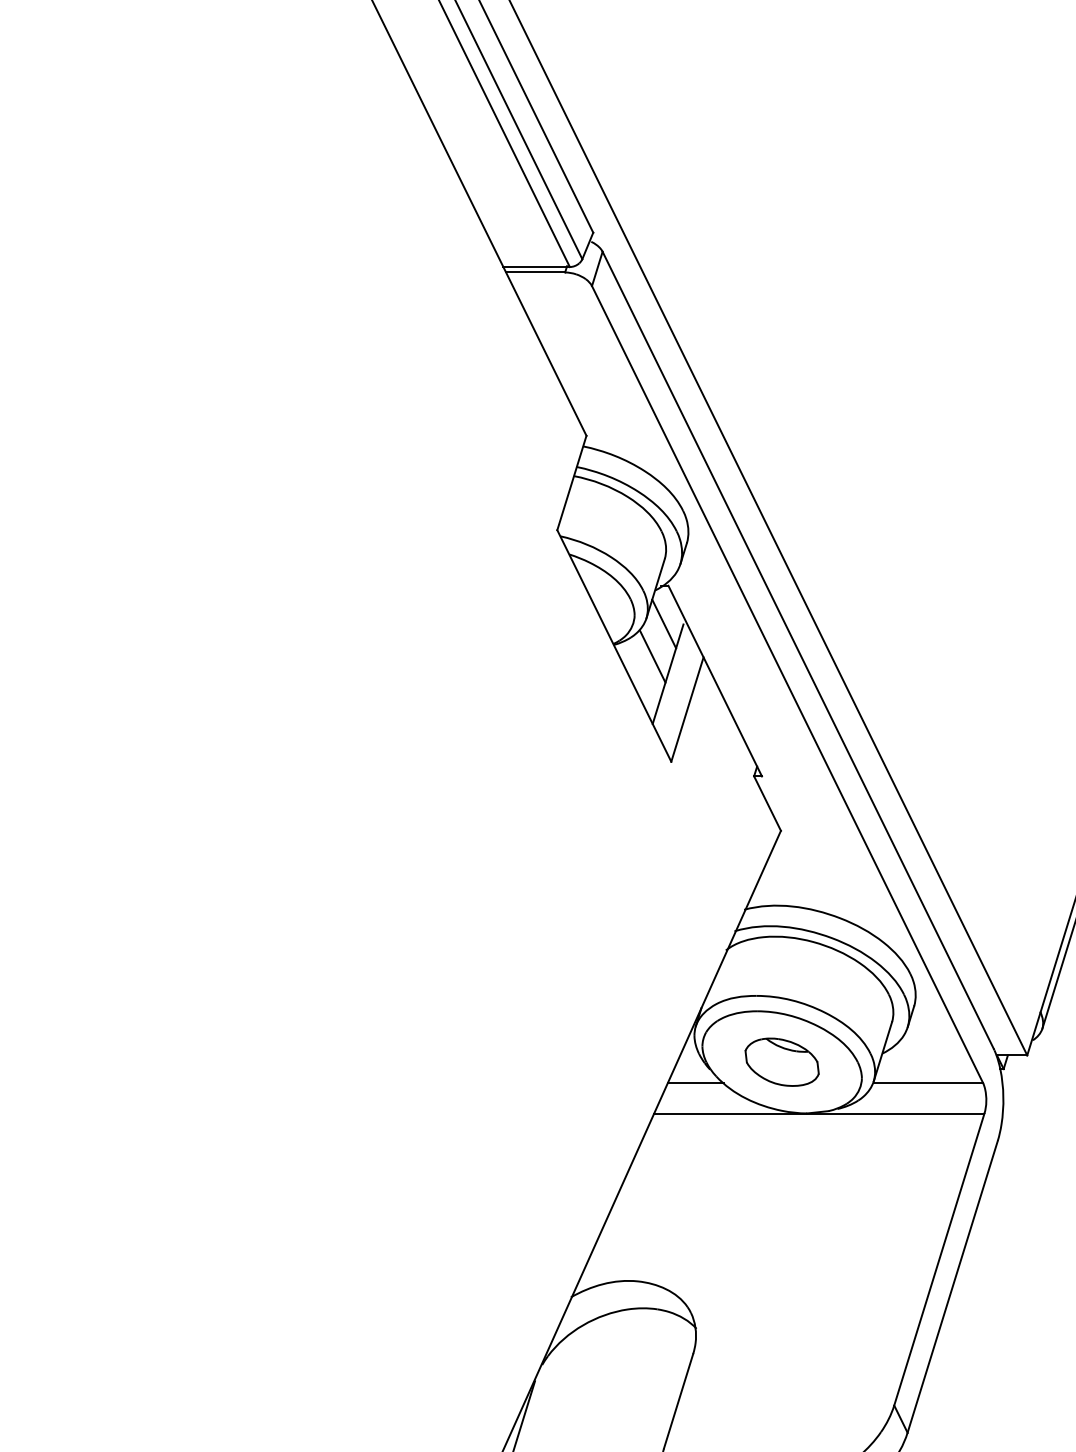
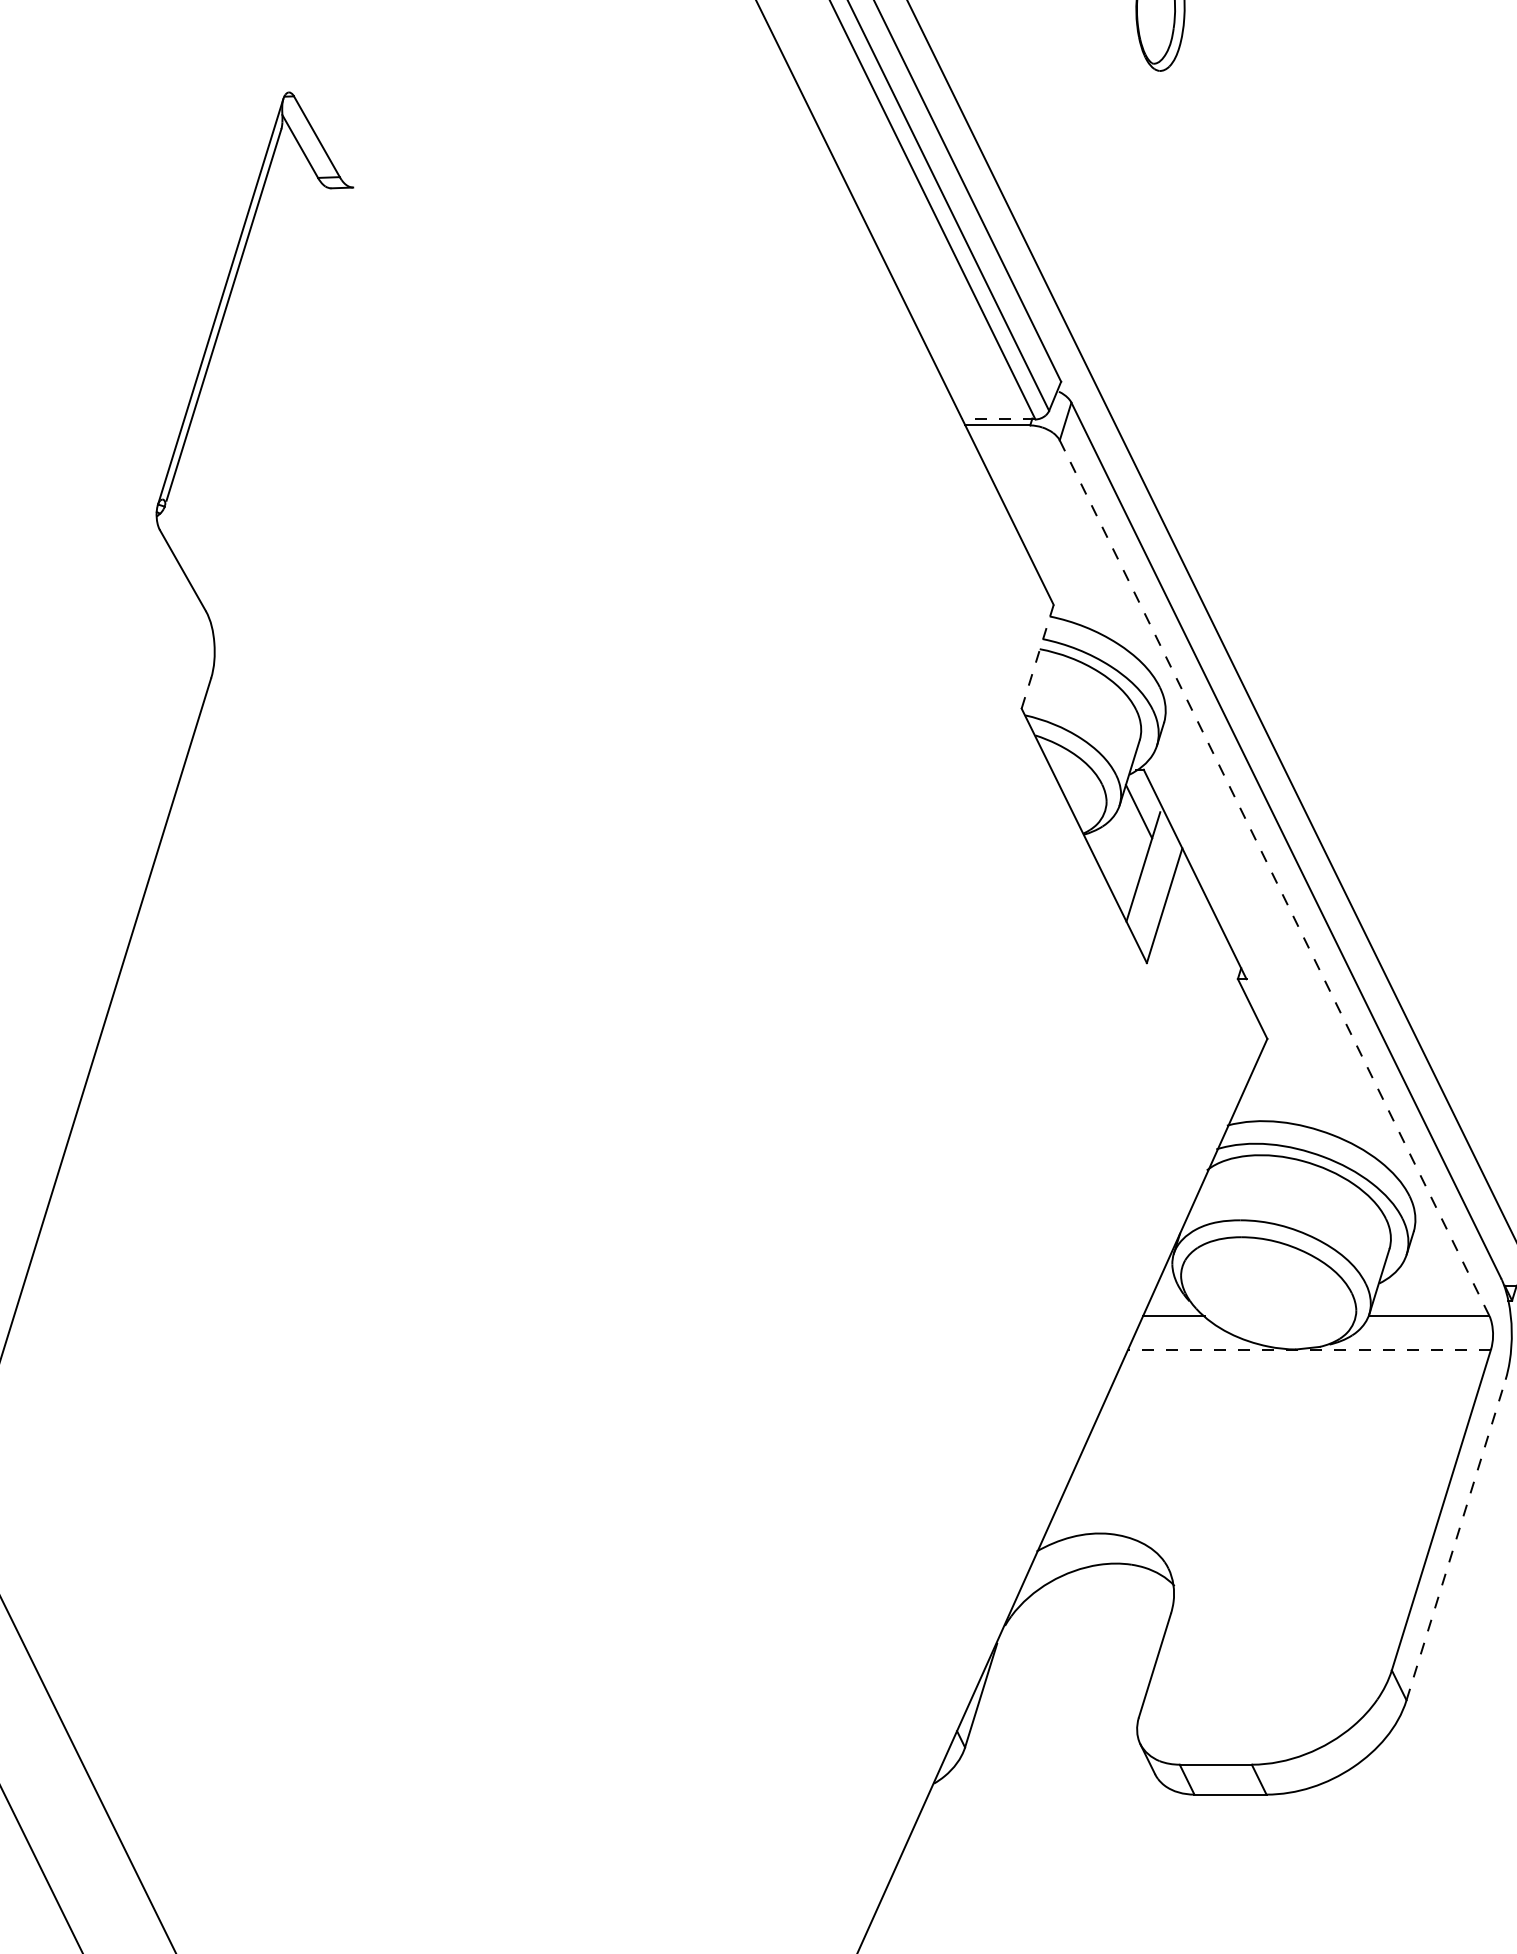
line: (536, 267) -> (998, 419), solid -> dashed
line: (571, 482) -> (1037, 656), solid -> dashed
line: (652, 656) -> (1126, 847), removed
line: (787, 684) -> (1274, 878), solid -> dashed
part: (781, 1062) -> (1268, 1293), removed
line: (818, 1113) -> (1308, 1349), solid -> dashed
line: (953, 1287) -> (1456, 1540), solid -> dashed

